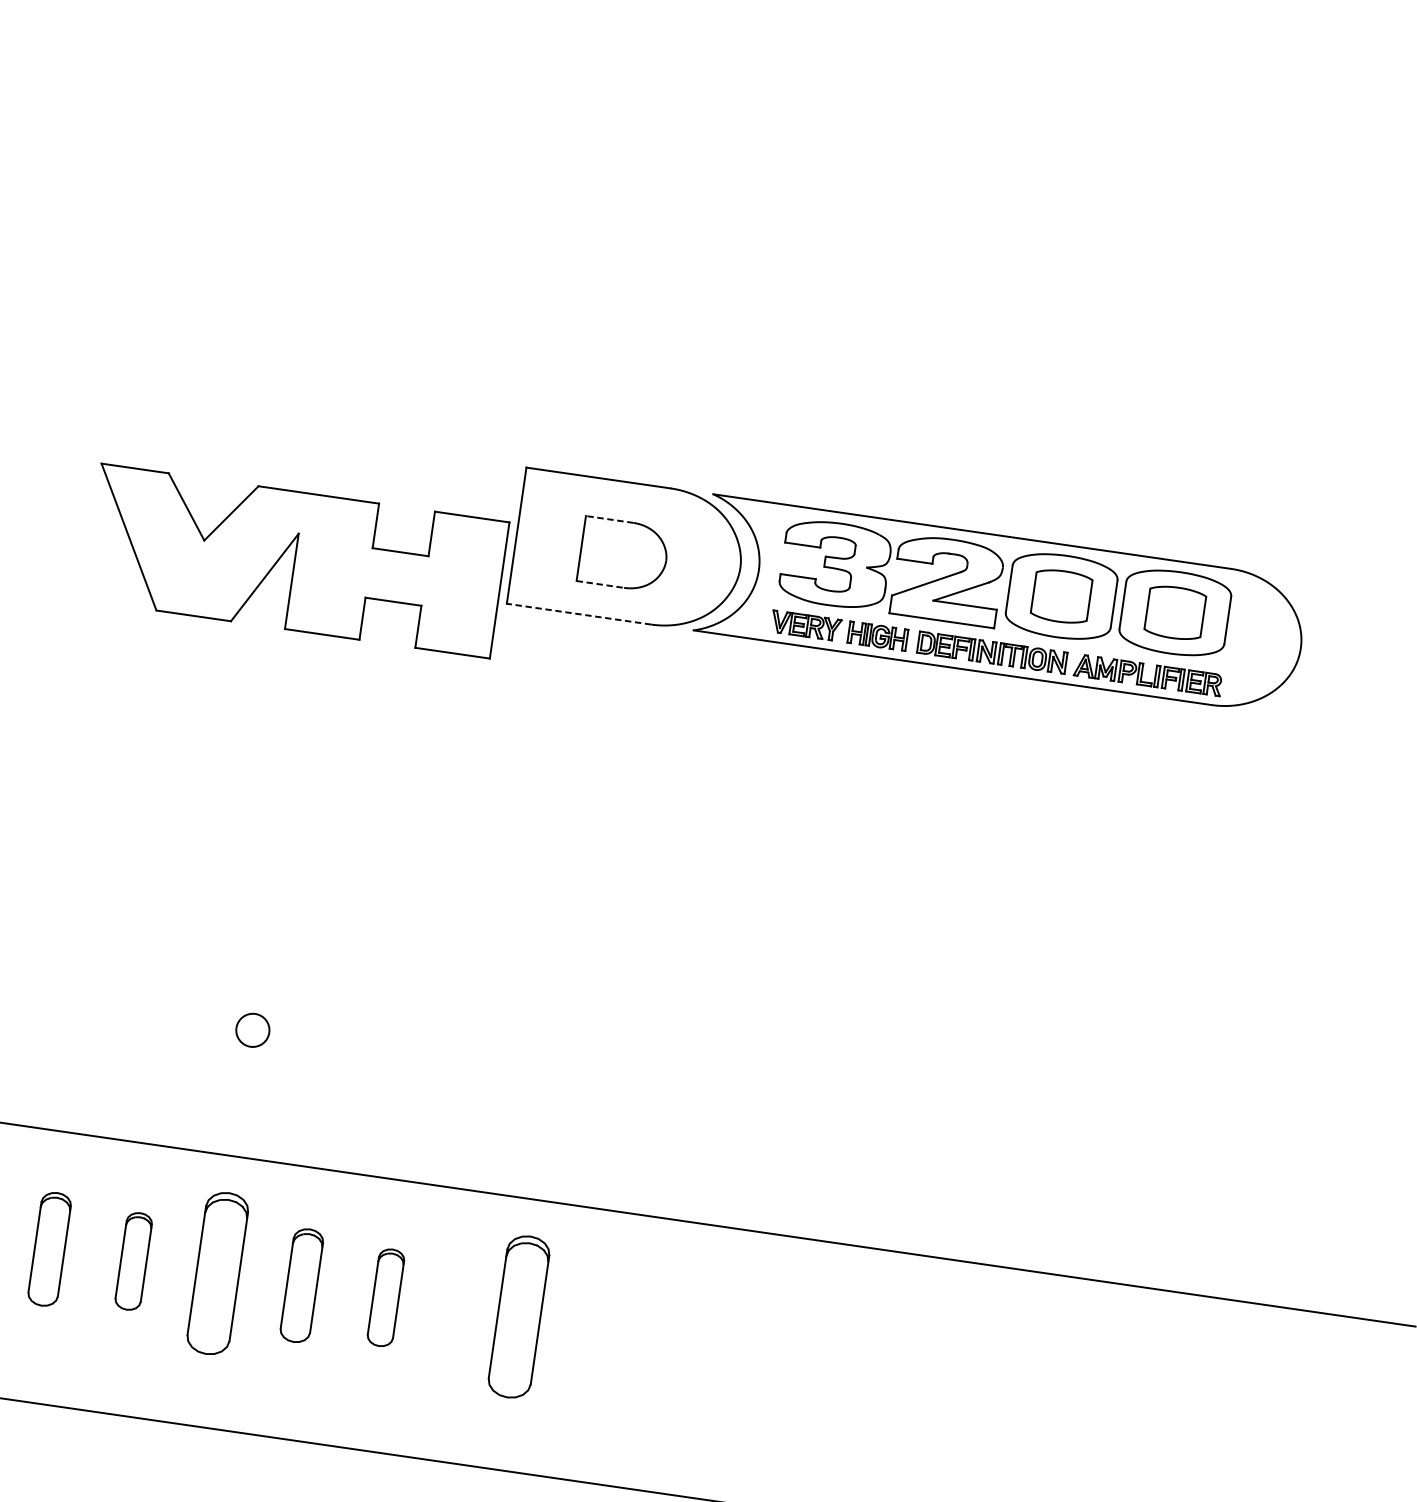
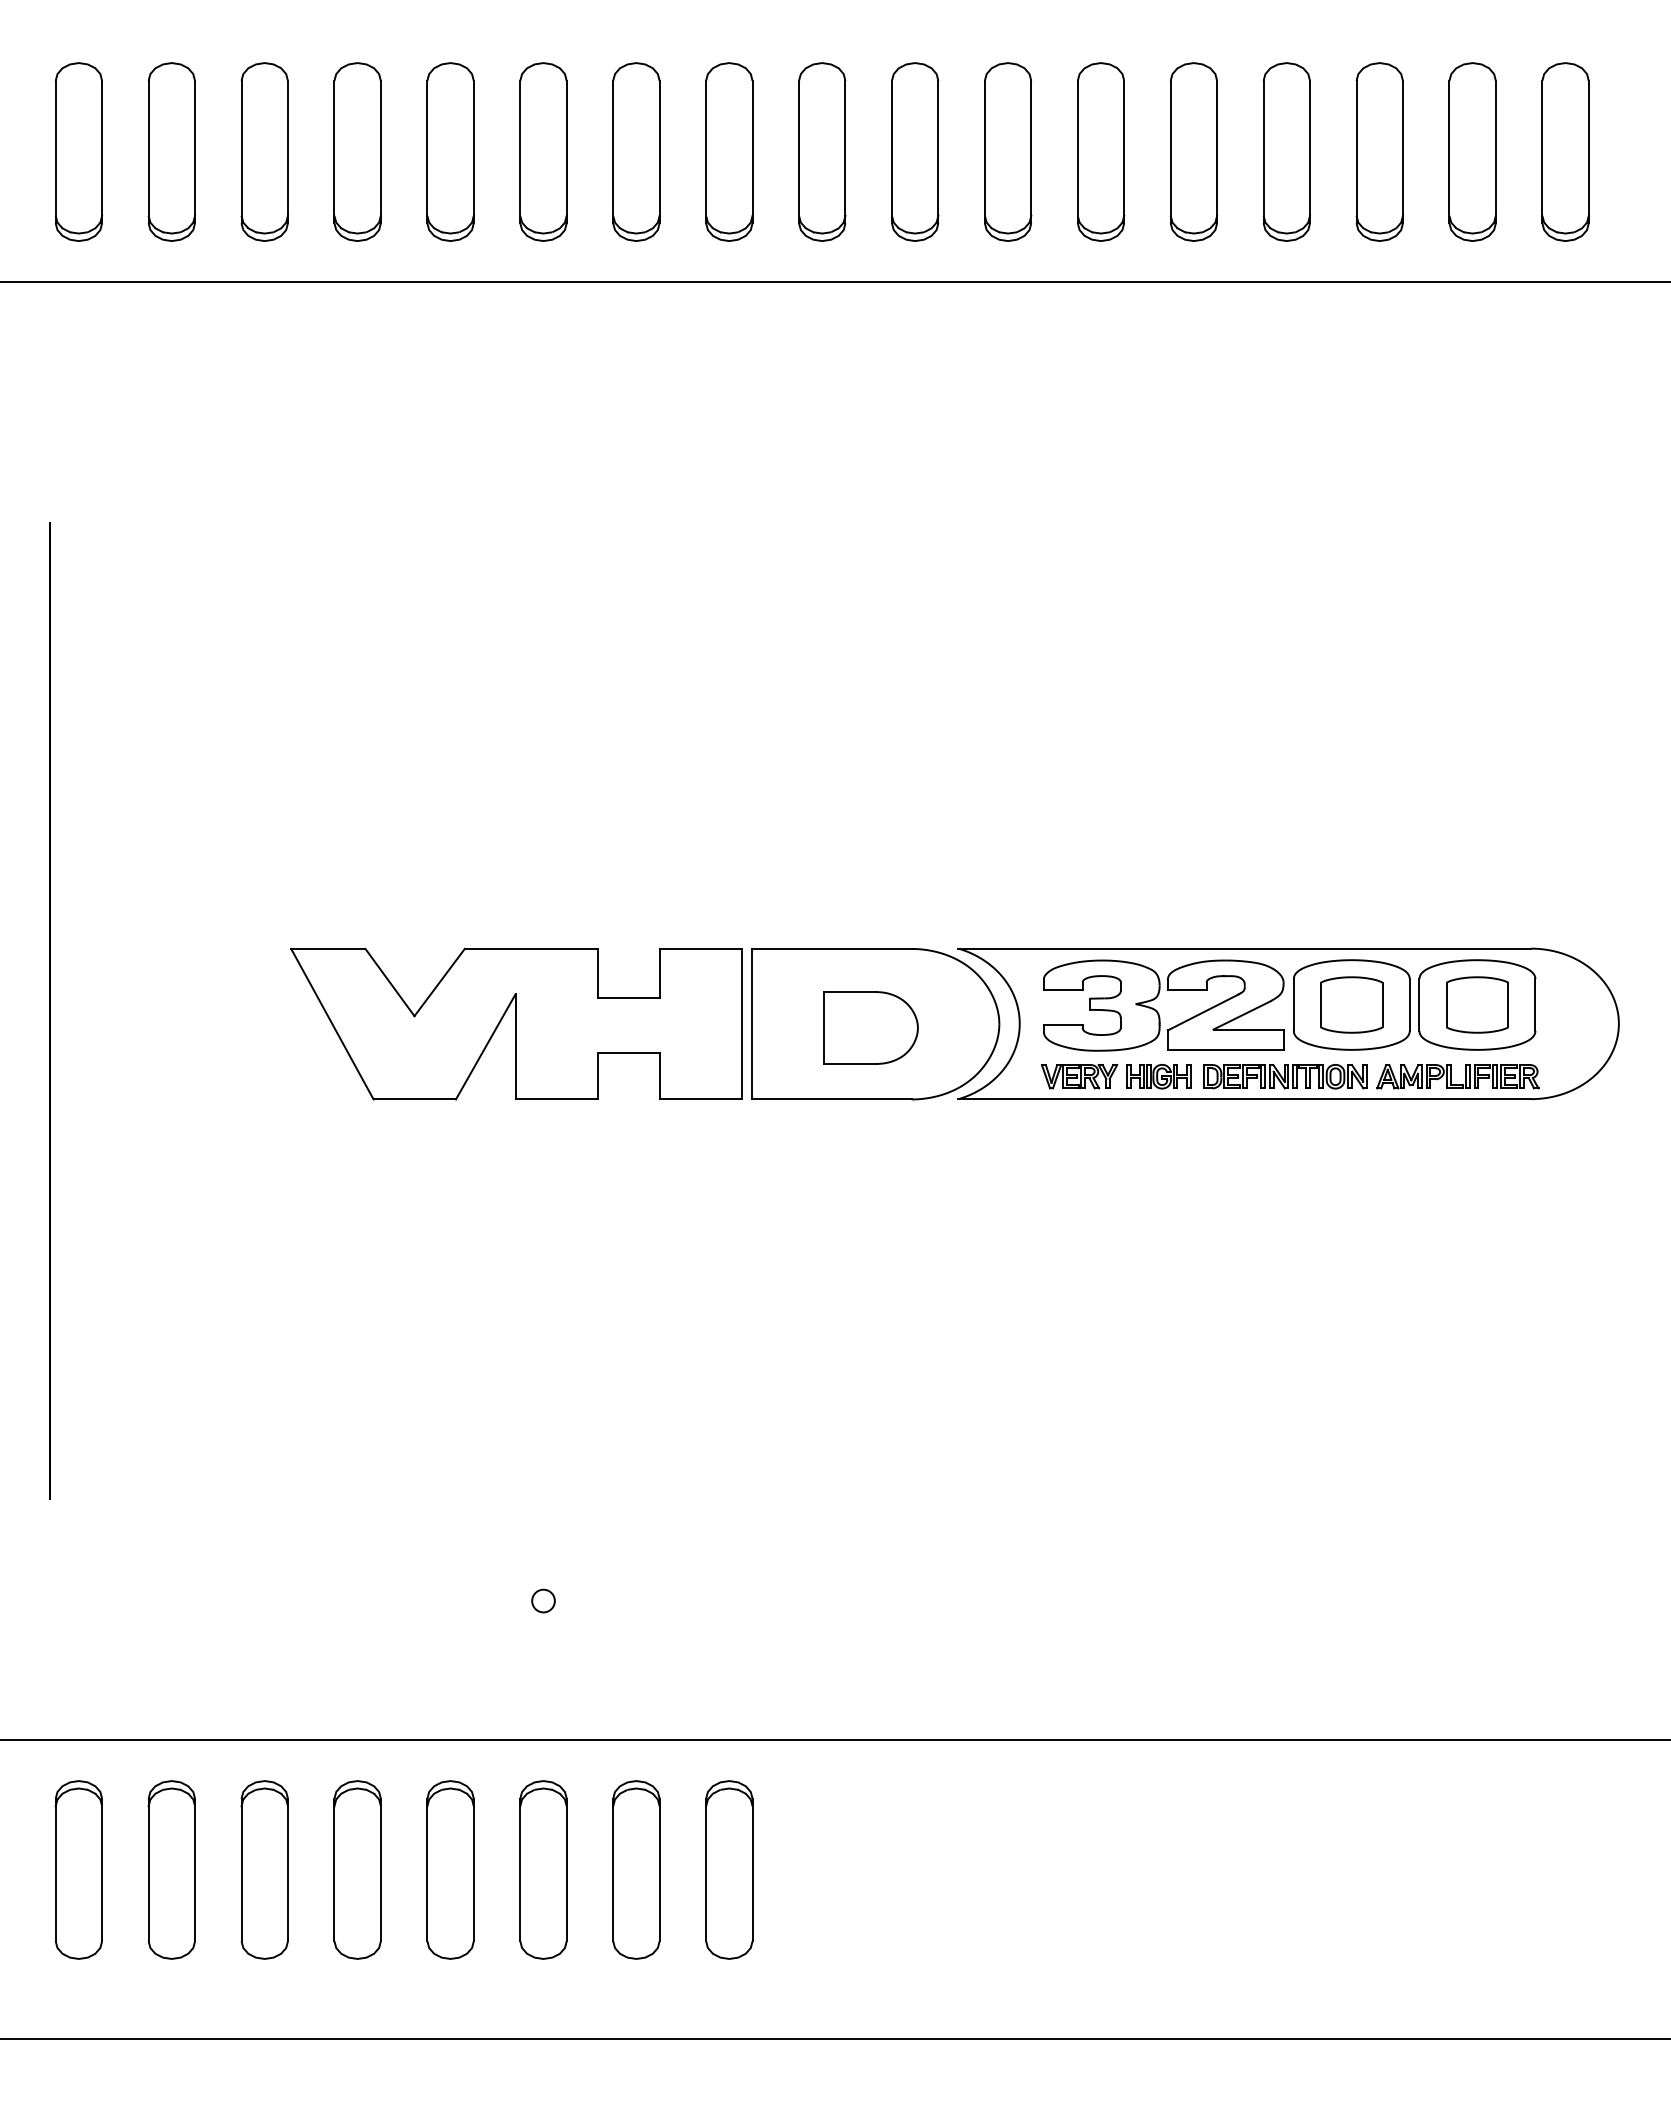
line: (608, 519) -> (849, 992), dashed -> solid
part: (295, 560) -> (516, 1023), moved
line: (600, 584) -> (850, 1063), dashed -> solid
line: (578, 614) -> (831, 1099), dashed -> solid
circle: (252, 1029) -> (543, 1600), size x0.62
part: (49, 1248) -> (357, 1869), size x1.43
part: (133, 1261) -> (450, 1869), size x1.67
part: (301, 1285) -> (636, 1869), size x1.43
part: (386, 1297) -> (729, 1869), size x1.67
part: (519, 1316) -> (876, 1869), removed

